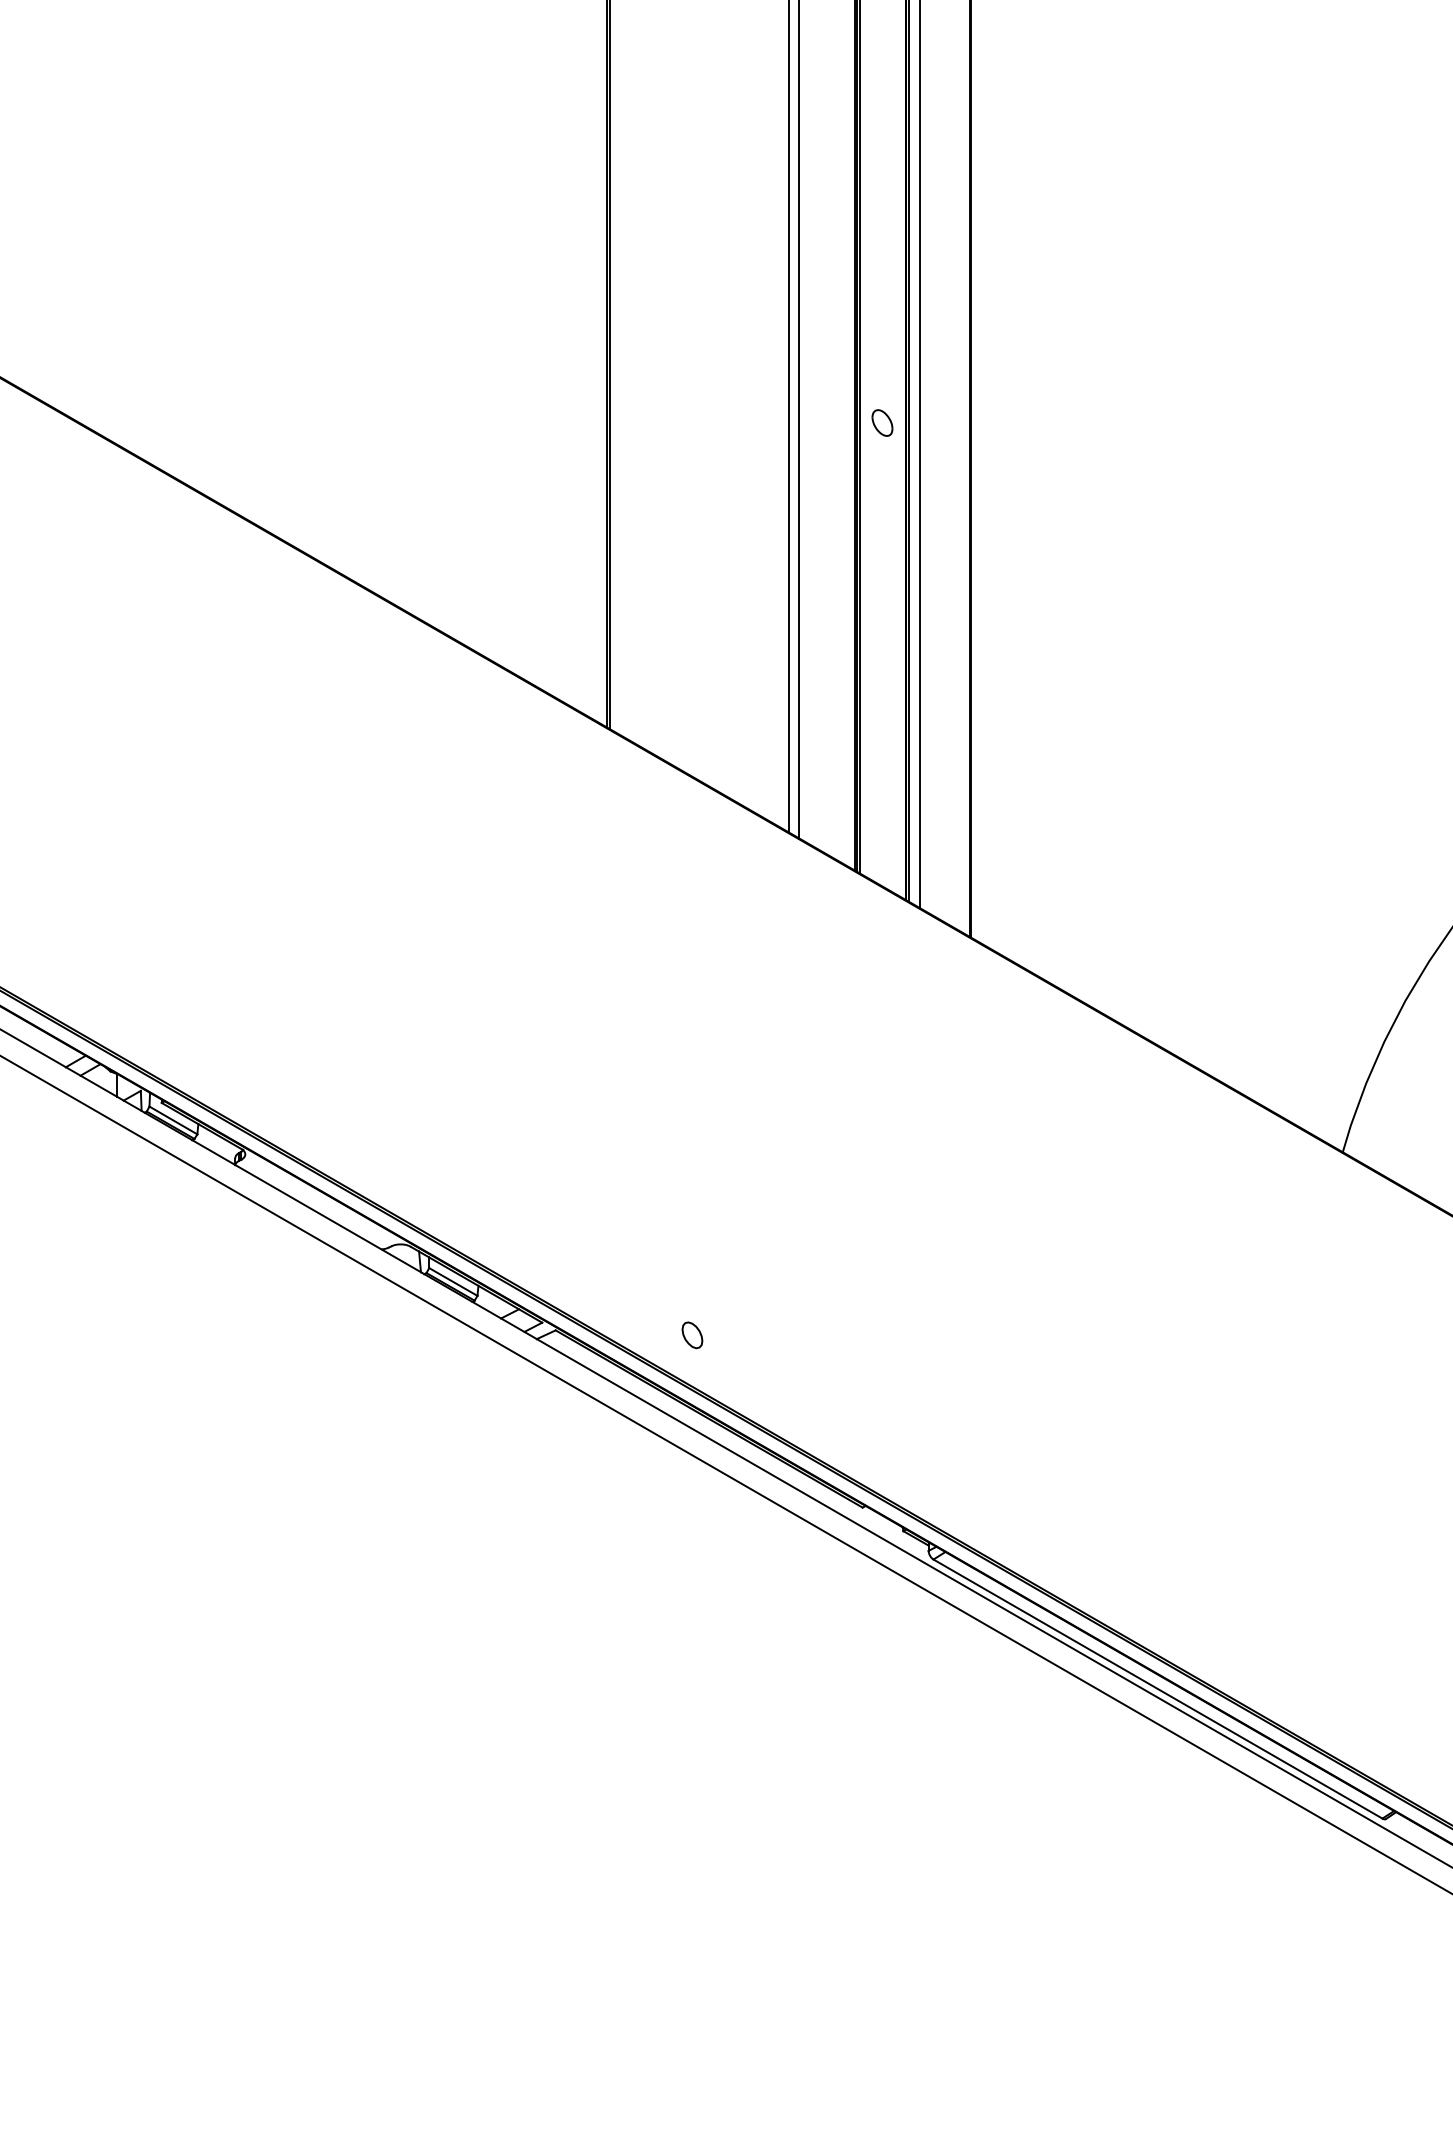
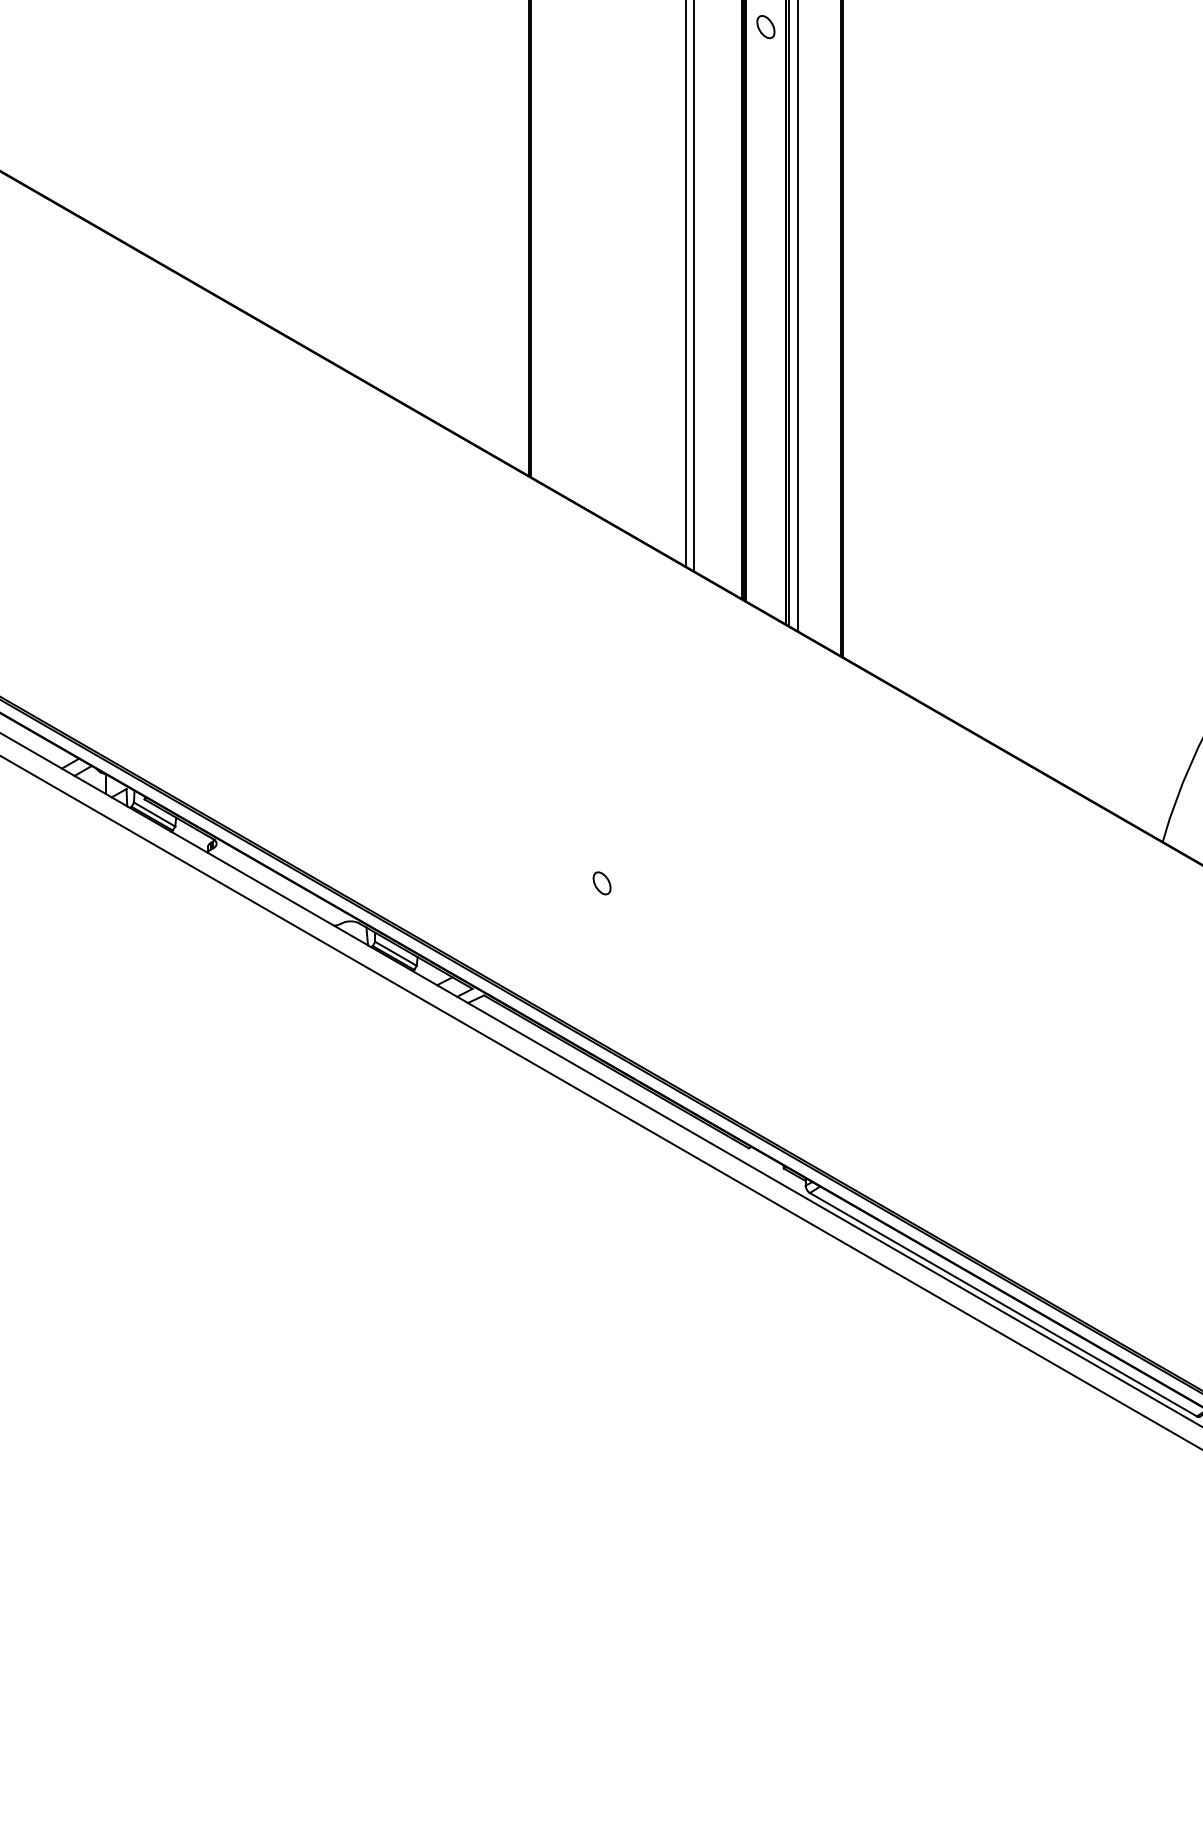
part: (882, 422) -> (765, 26), moved
part: (692, 1335) -> (602, 883), moved

